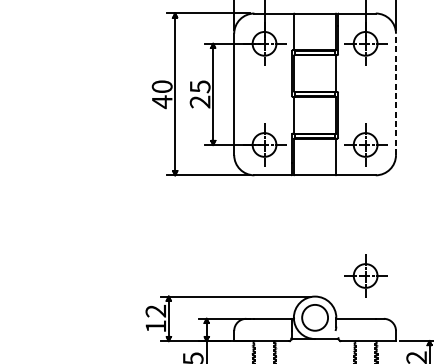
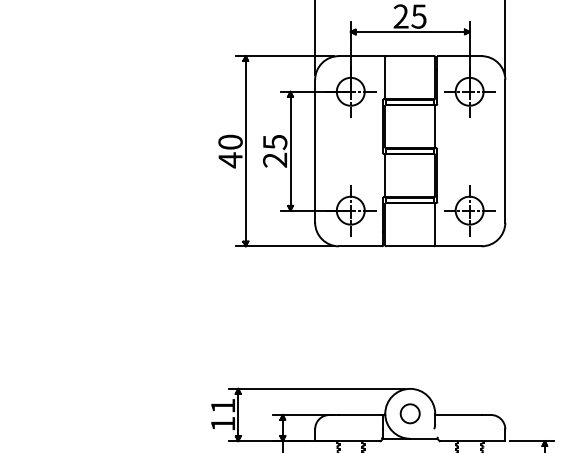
line: (396, 93) -> (505, 150), dashed -> solid
part: (365, 275) -> (469, 364), removed
text: (155, 310) -> (222, 405), 12 -> 11
circle: (314, 317) -> (409, 413), size x0.62

